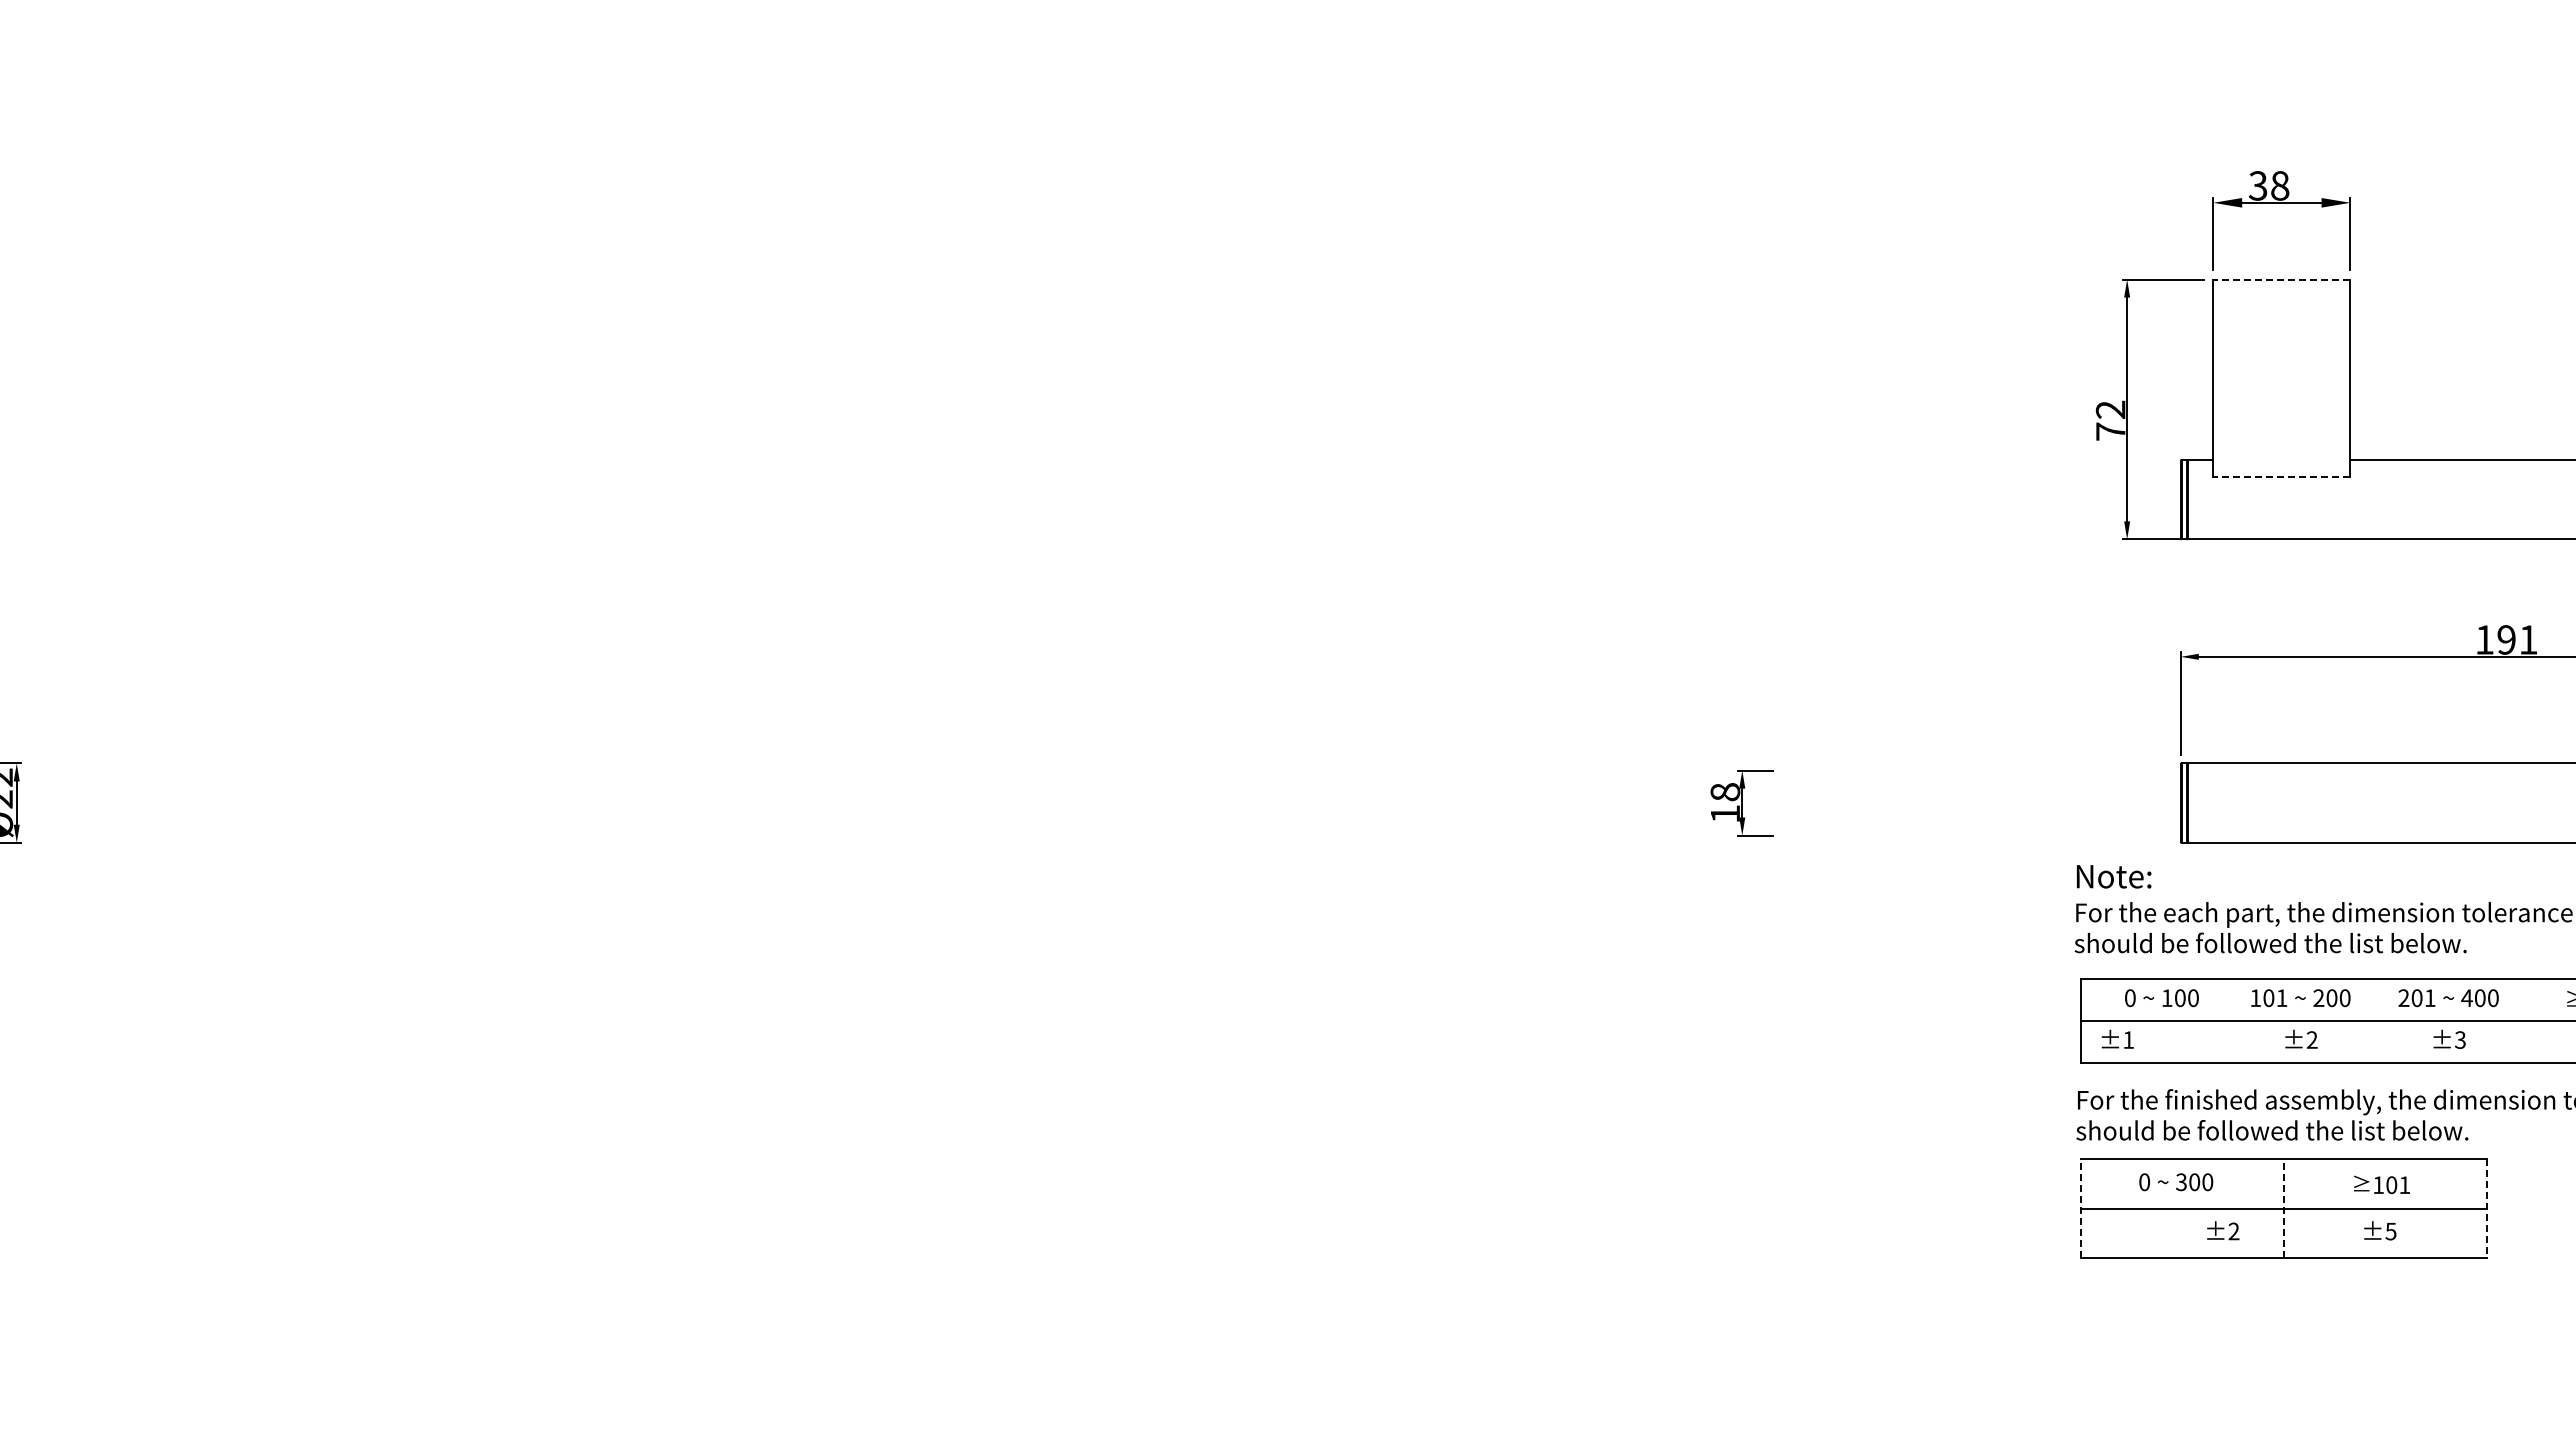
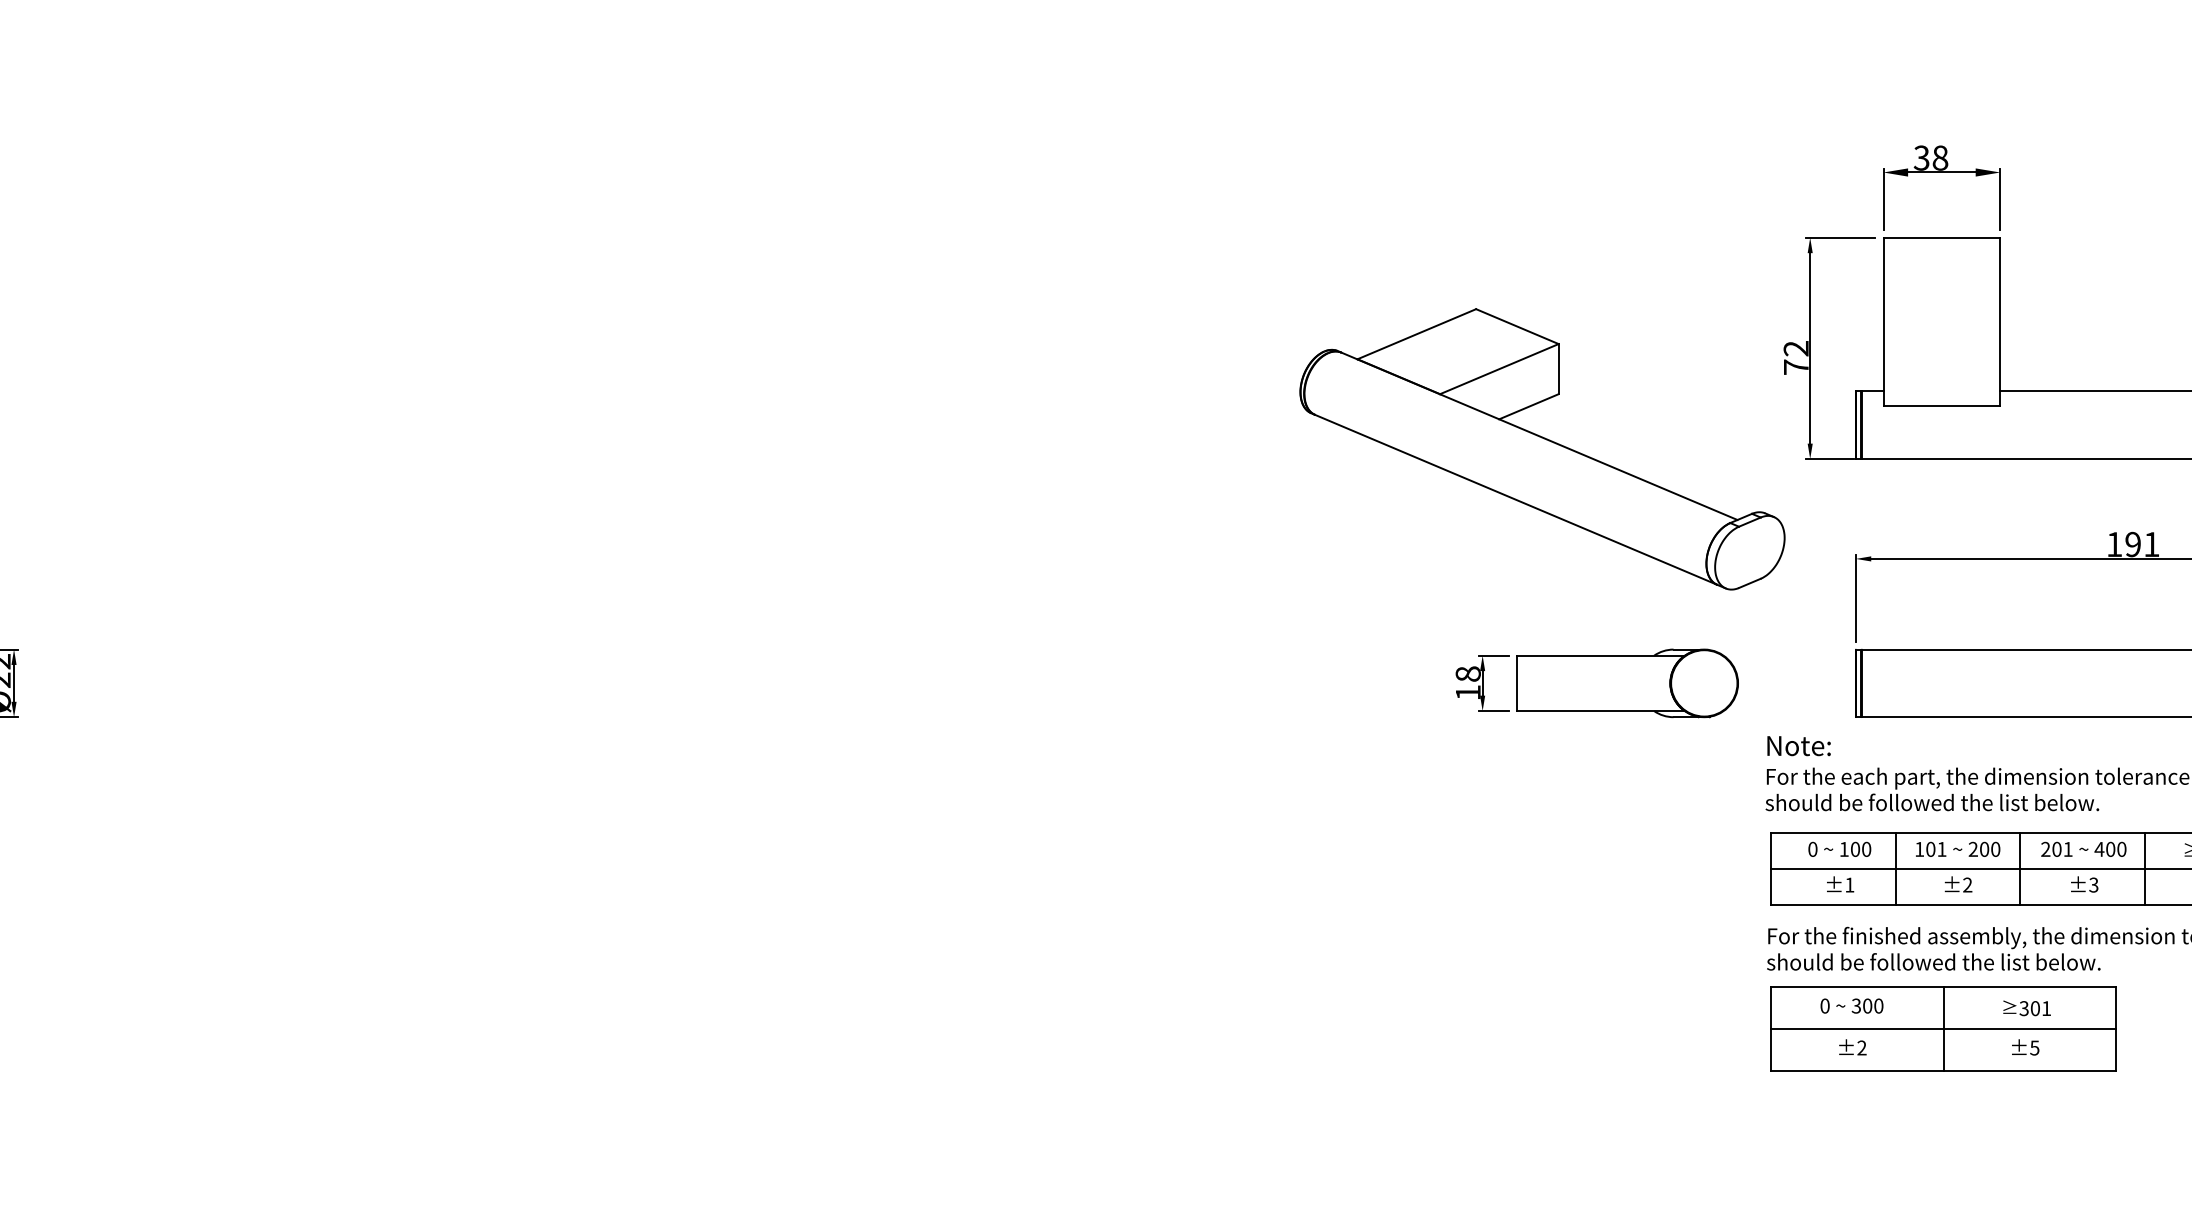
line: (2281, 279) -> (1941, 237), dashed -> solid
line: (2281, 476) -> (1941, 405), dashed -> solid
part: (1812, 527) -> (1542, 448), added
part: (1912, 802) -> (1627, 682), added
line: (2227, 1020) -> (1895, 868), added
line: (2374, 1020) -> (2020, 868), added
line: (2520, 1020) -> (2144, 868), added
text: (2117, 1038) -> (1840, 883), moved
text: (2378, 1185) -> (2024, 1008), 101 -> 301
line: (2080, 1208) -> (1770, 1028), dashed -> solid
line: (2283, 1208) -> (1943, 1028), dashed -> solid
line: (2487, 1209) -> (2116, 1029), dashed -> solid
text: (2223, 1230) -> (1853, 1047), moved

